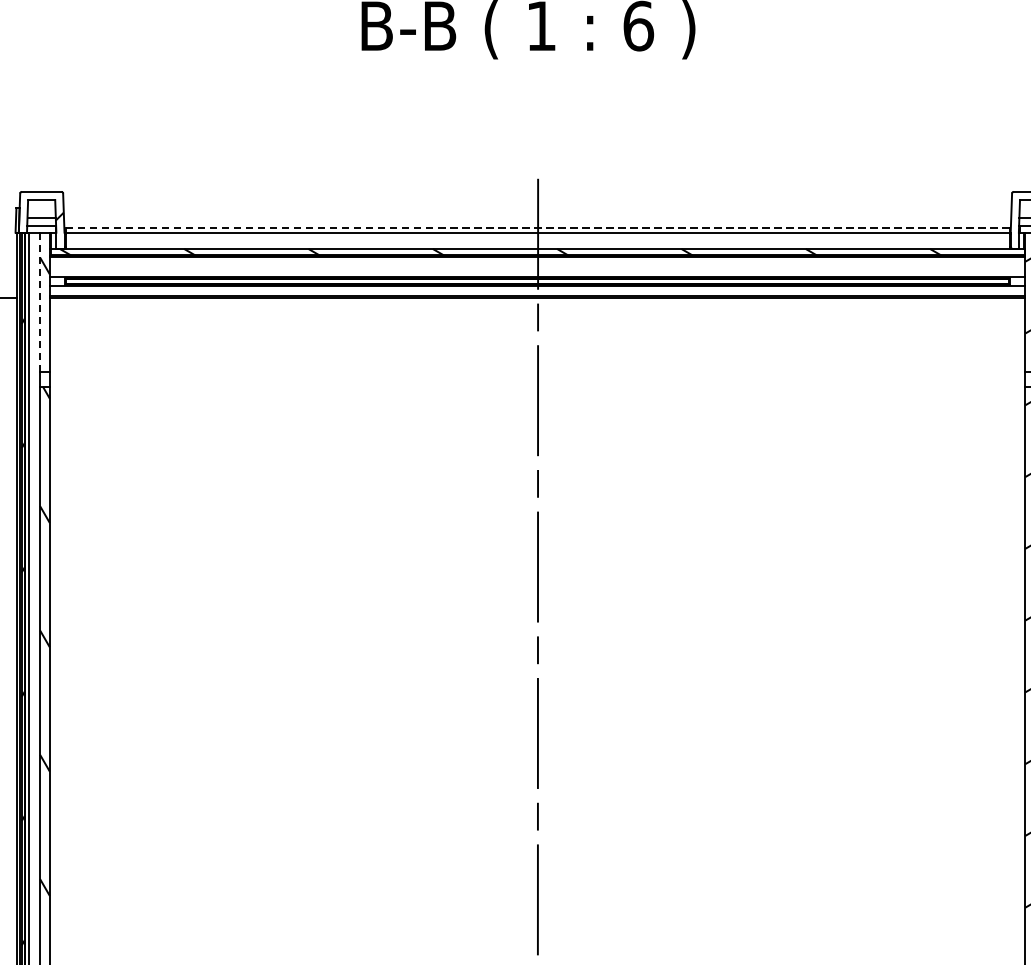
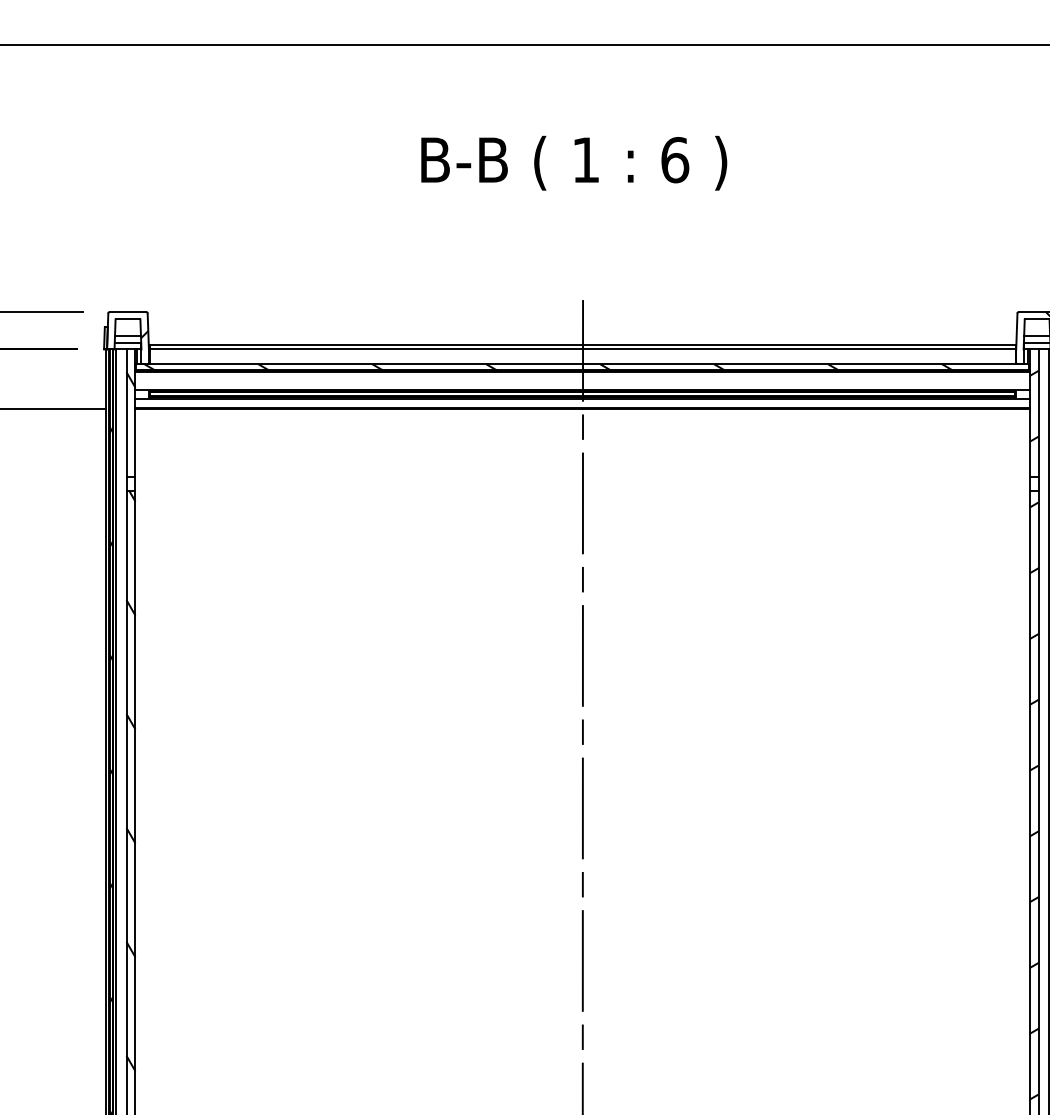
line: (538, 227) -> (583, 344), dashed -> solid
line: (40, 302) -> (126, 413), dashed -> solid

